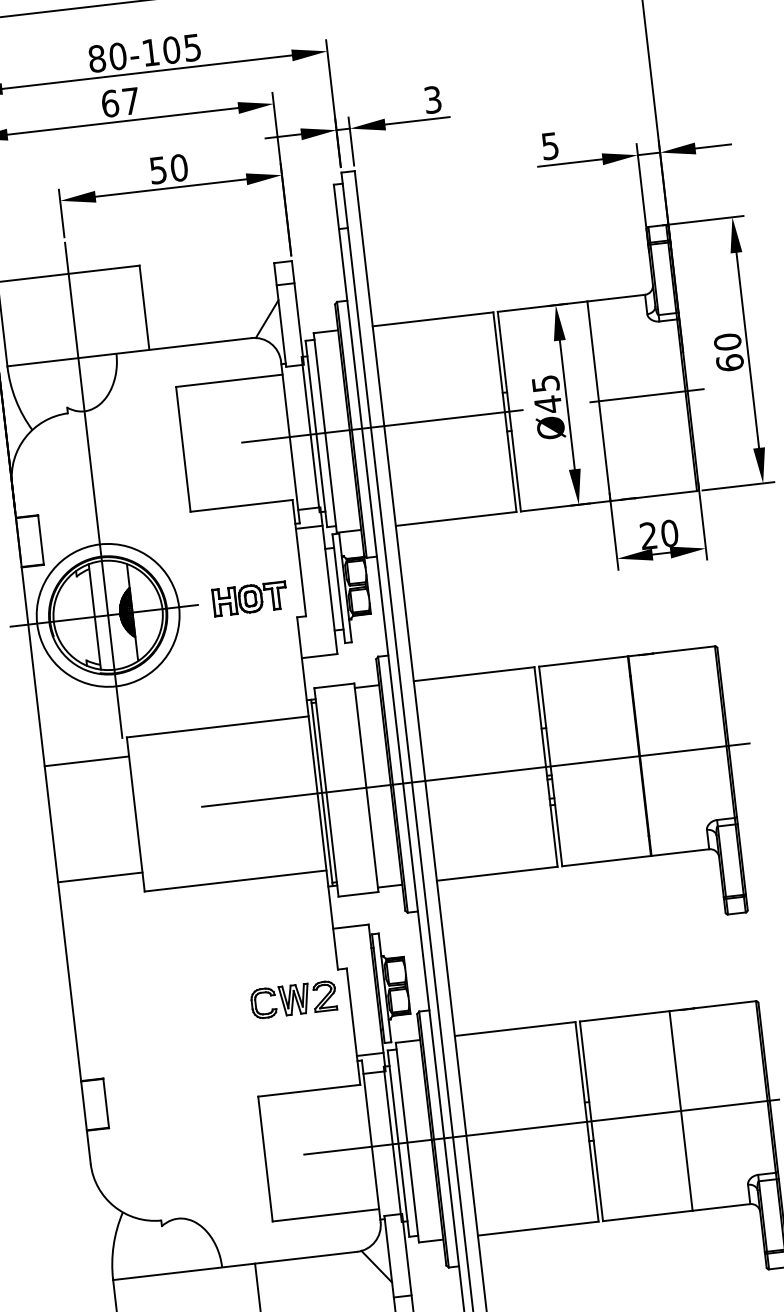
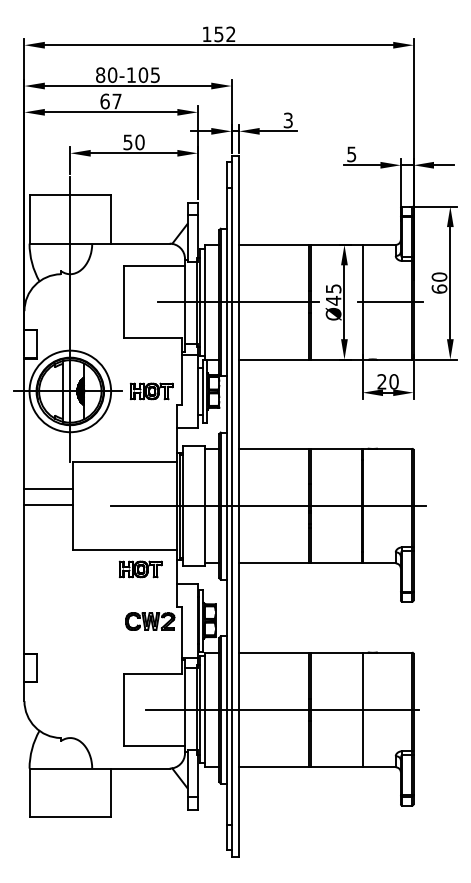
line: (86, 760) -> (48, 488), moved
line: (99, 877) -> (48, 505), moved
part: (266, 911) -> (140, 569), added

